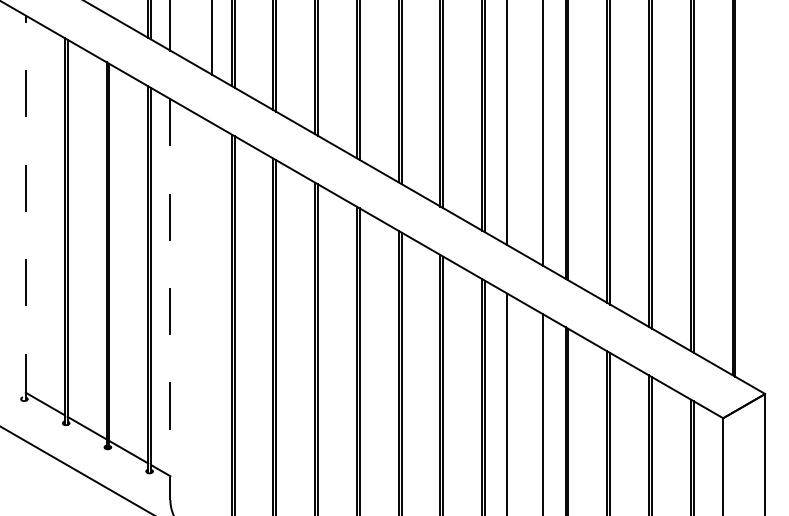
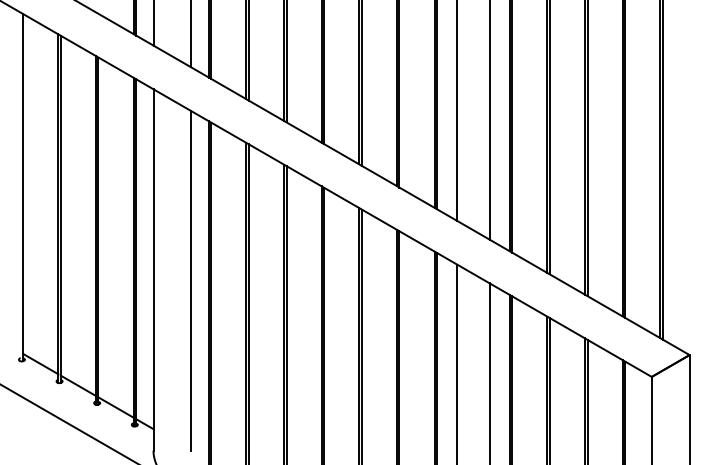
line: (26, 208) -> (23, 187), dashed -> solid
line: (170, 300) -> (153, 270), dashed -> solid
line: (212, 312) -> (191, 281), added

